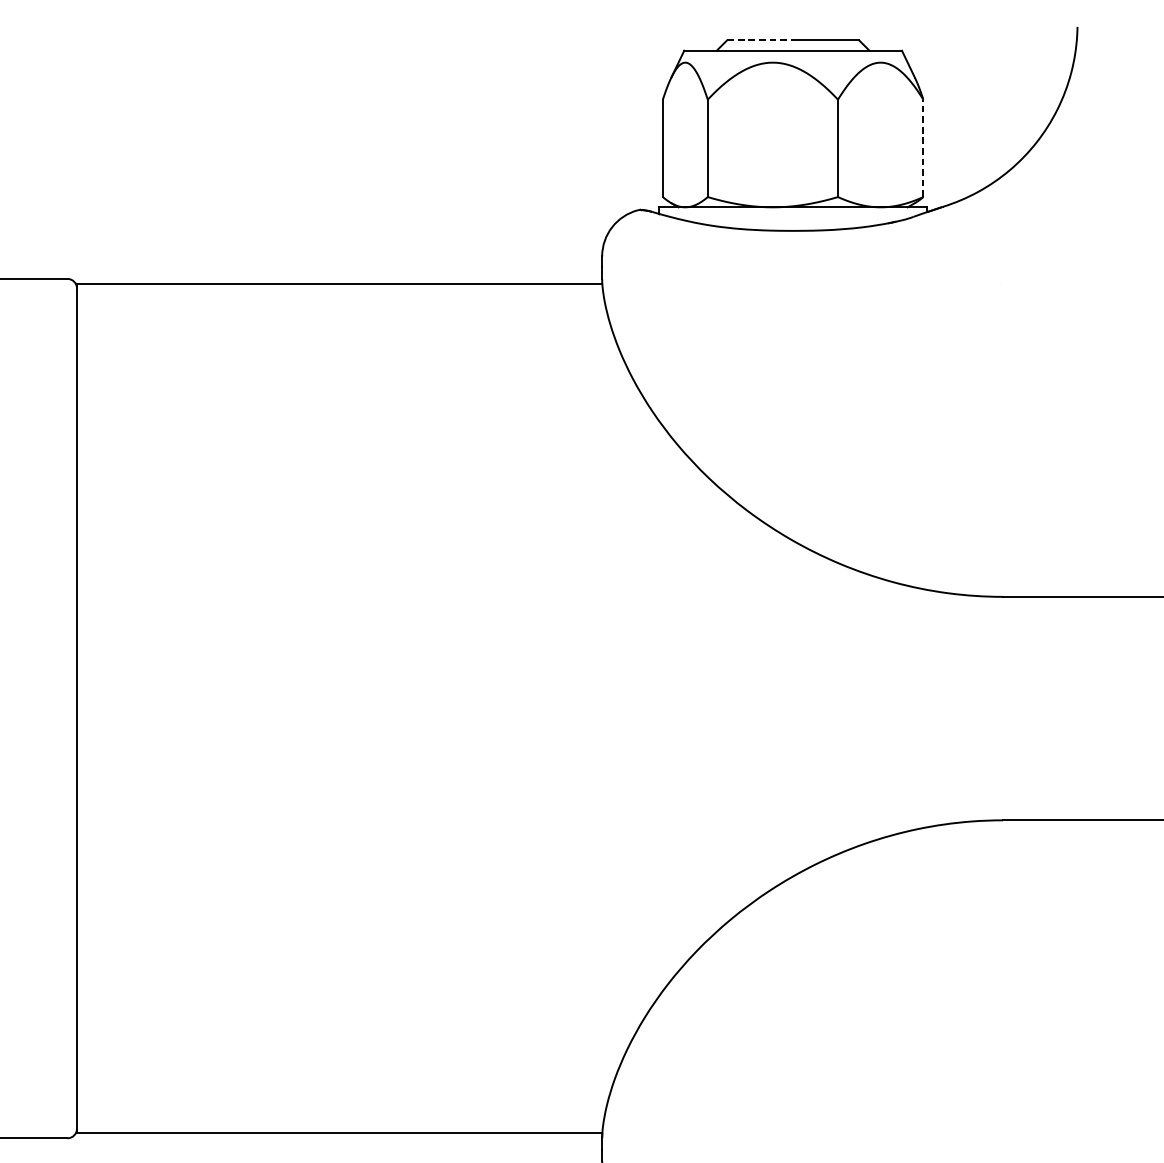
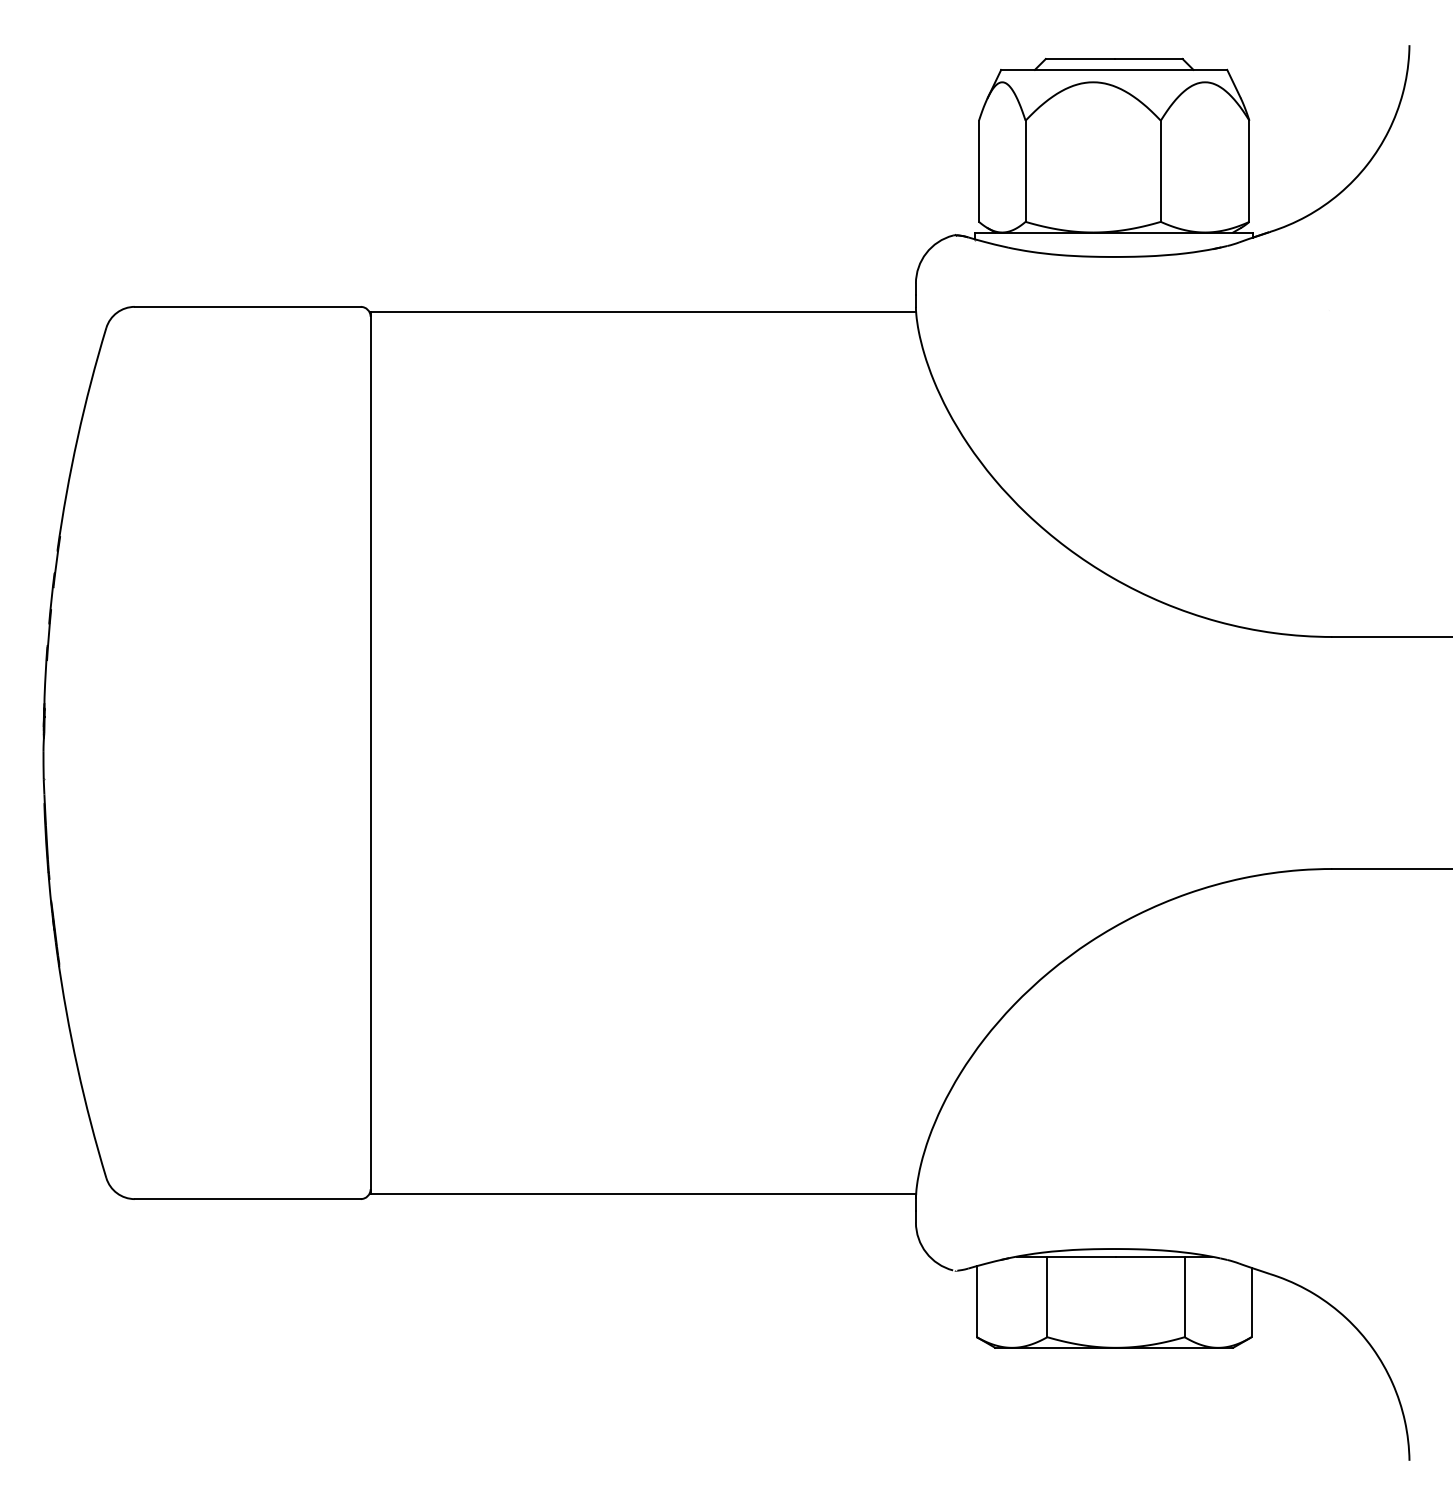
line: (760, 40) -> (1080, 59), dashed -> solid
line: (923, 148) -> (1249, 171), dashed -> solid

